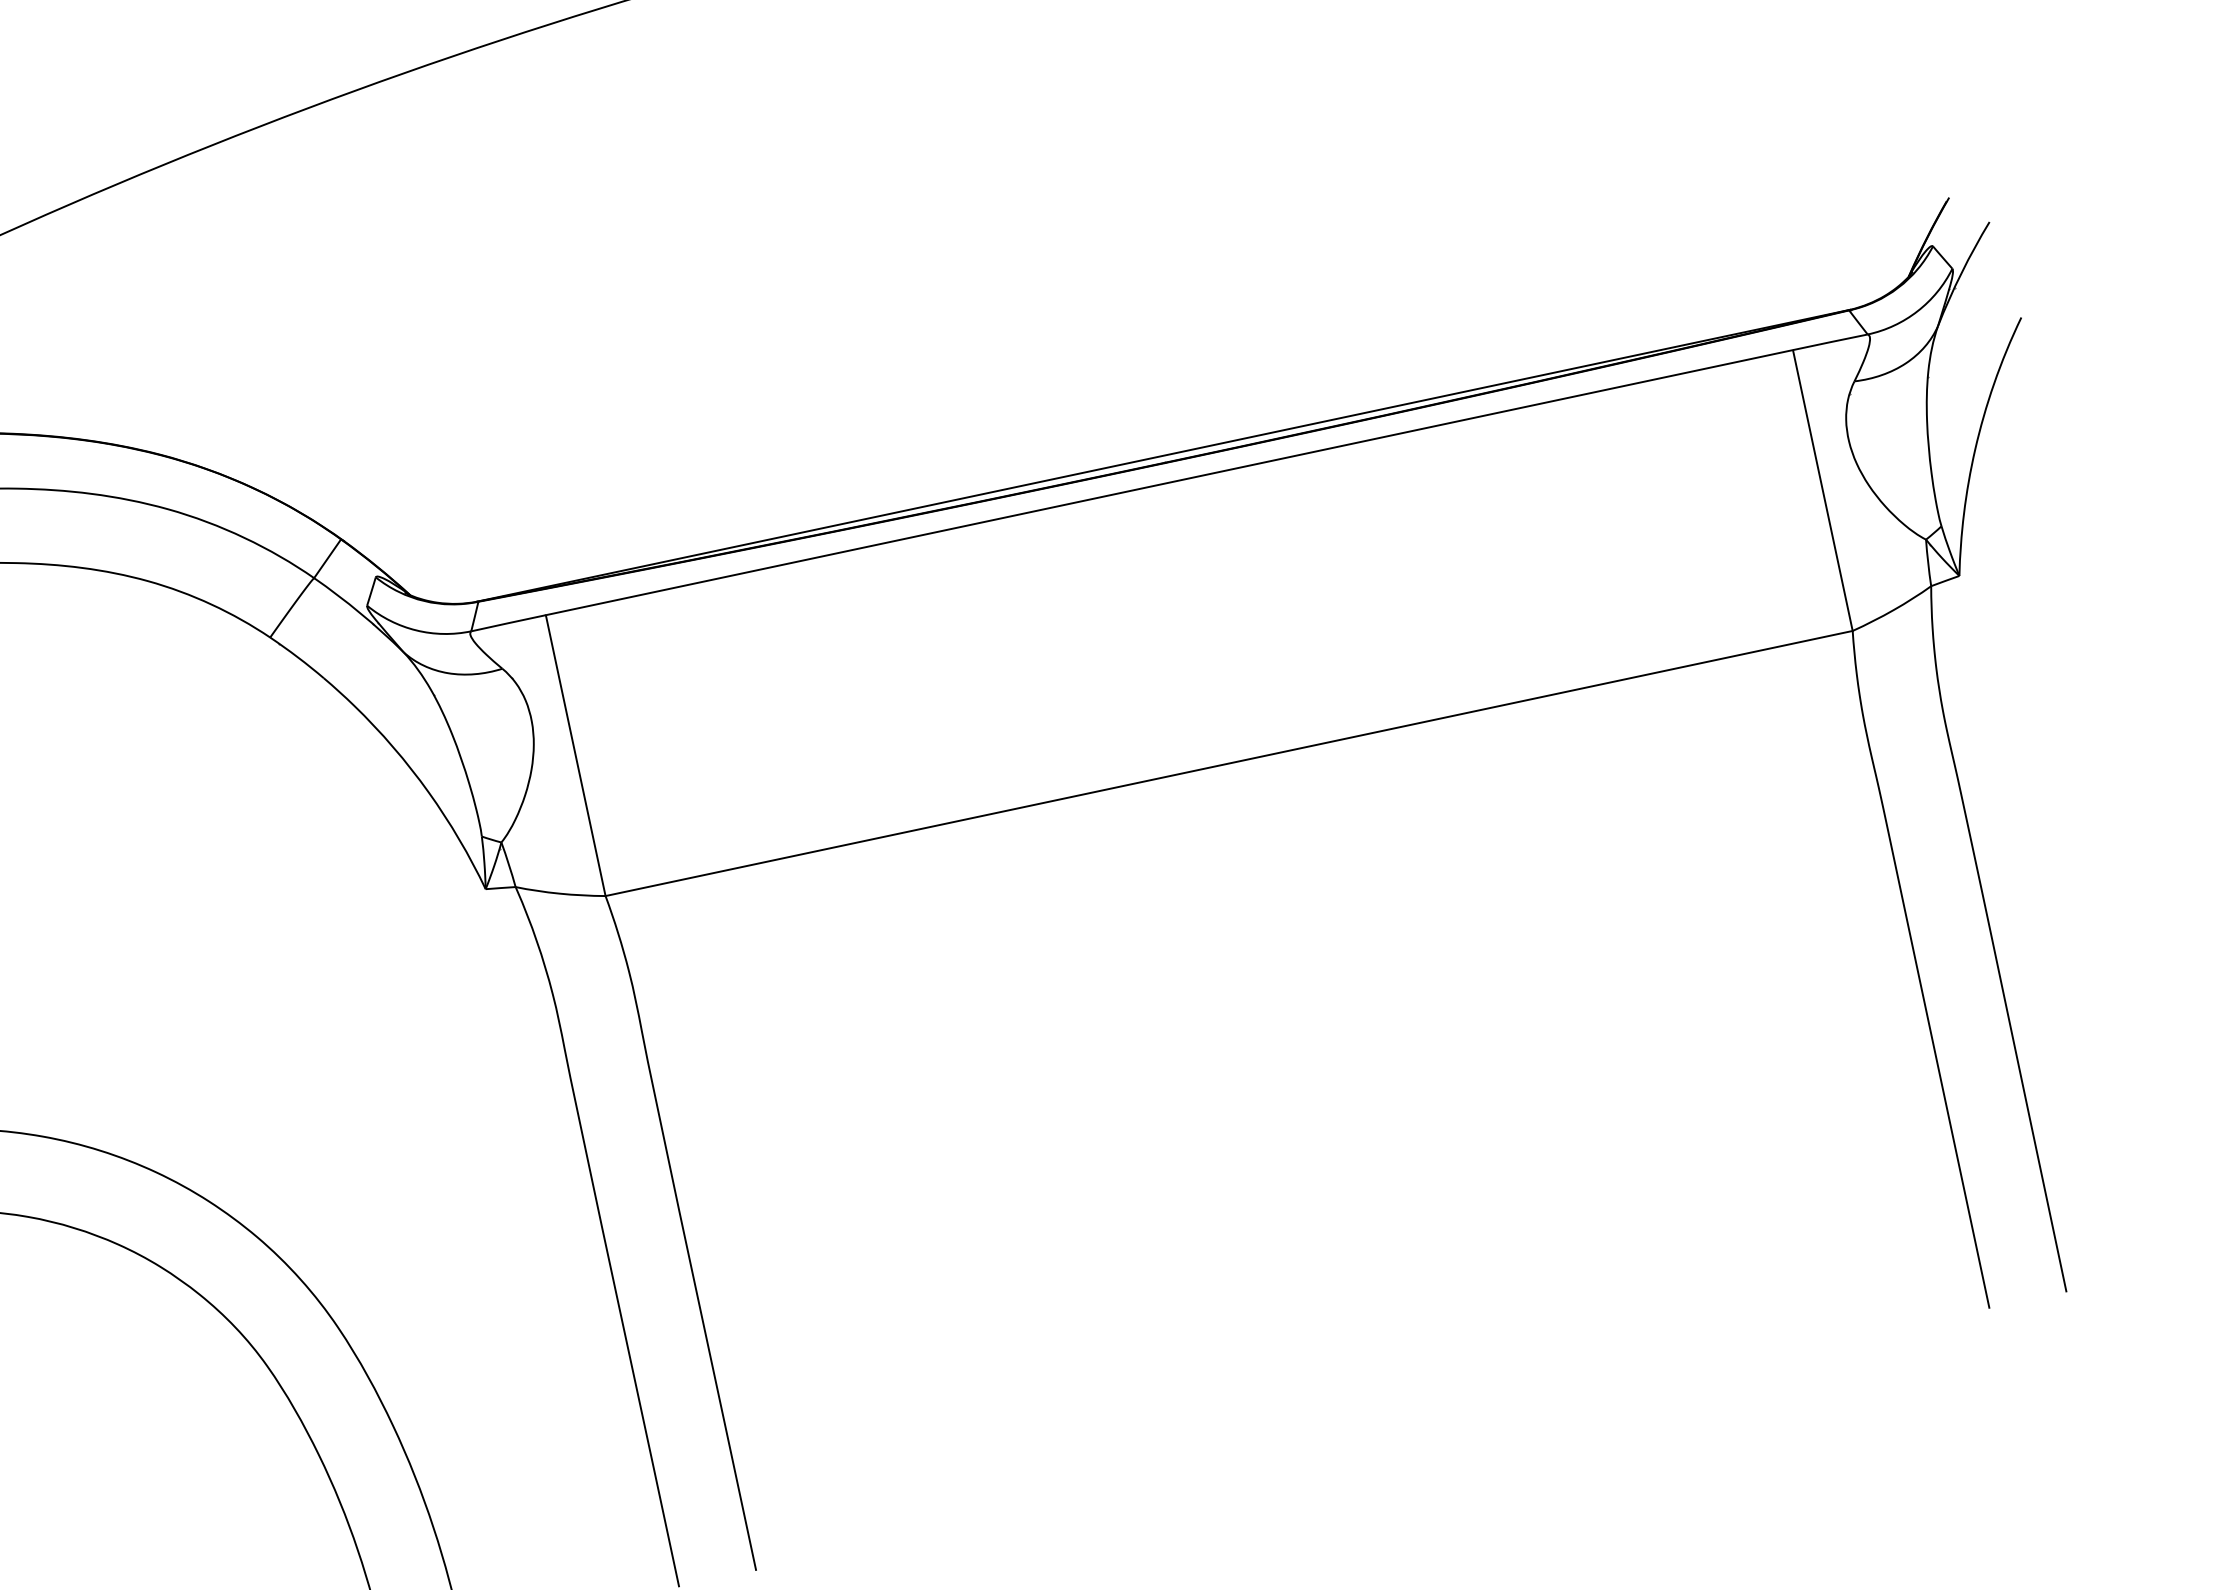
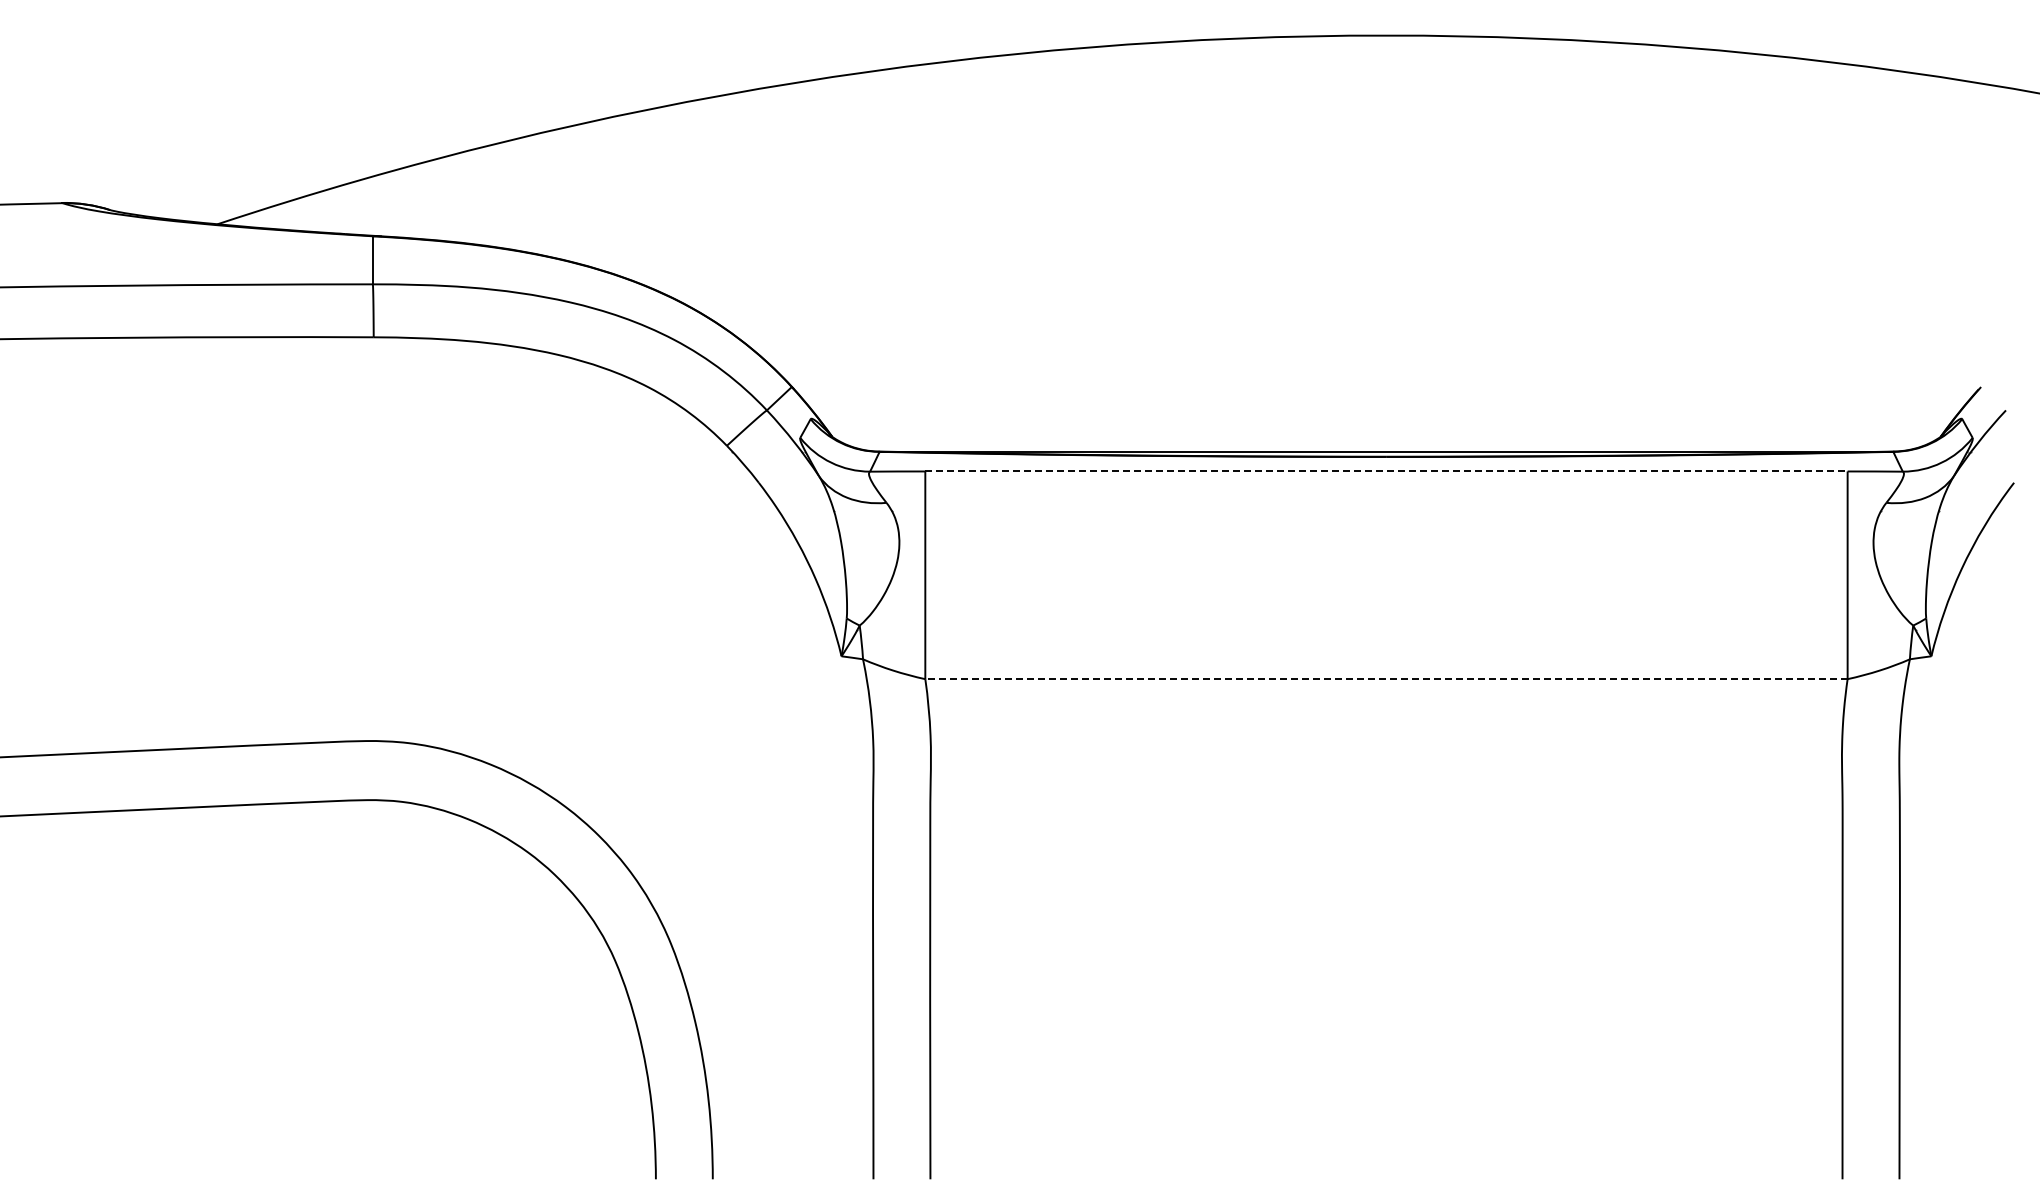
line: (1169, 482) -> (1386, 471), solid -> dashed
line: (1227, 764) -> (1385, 679), solid -> dashed

